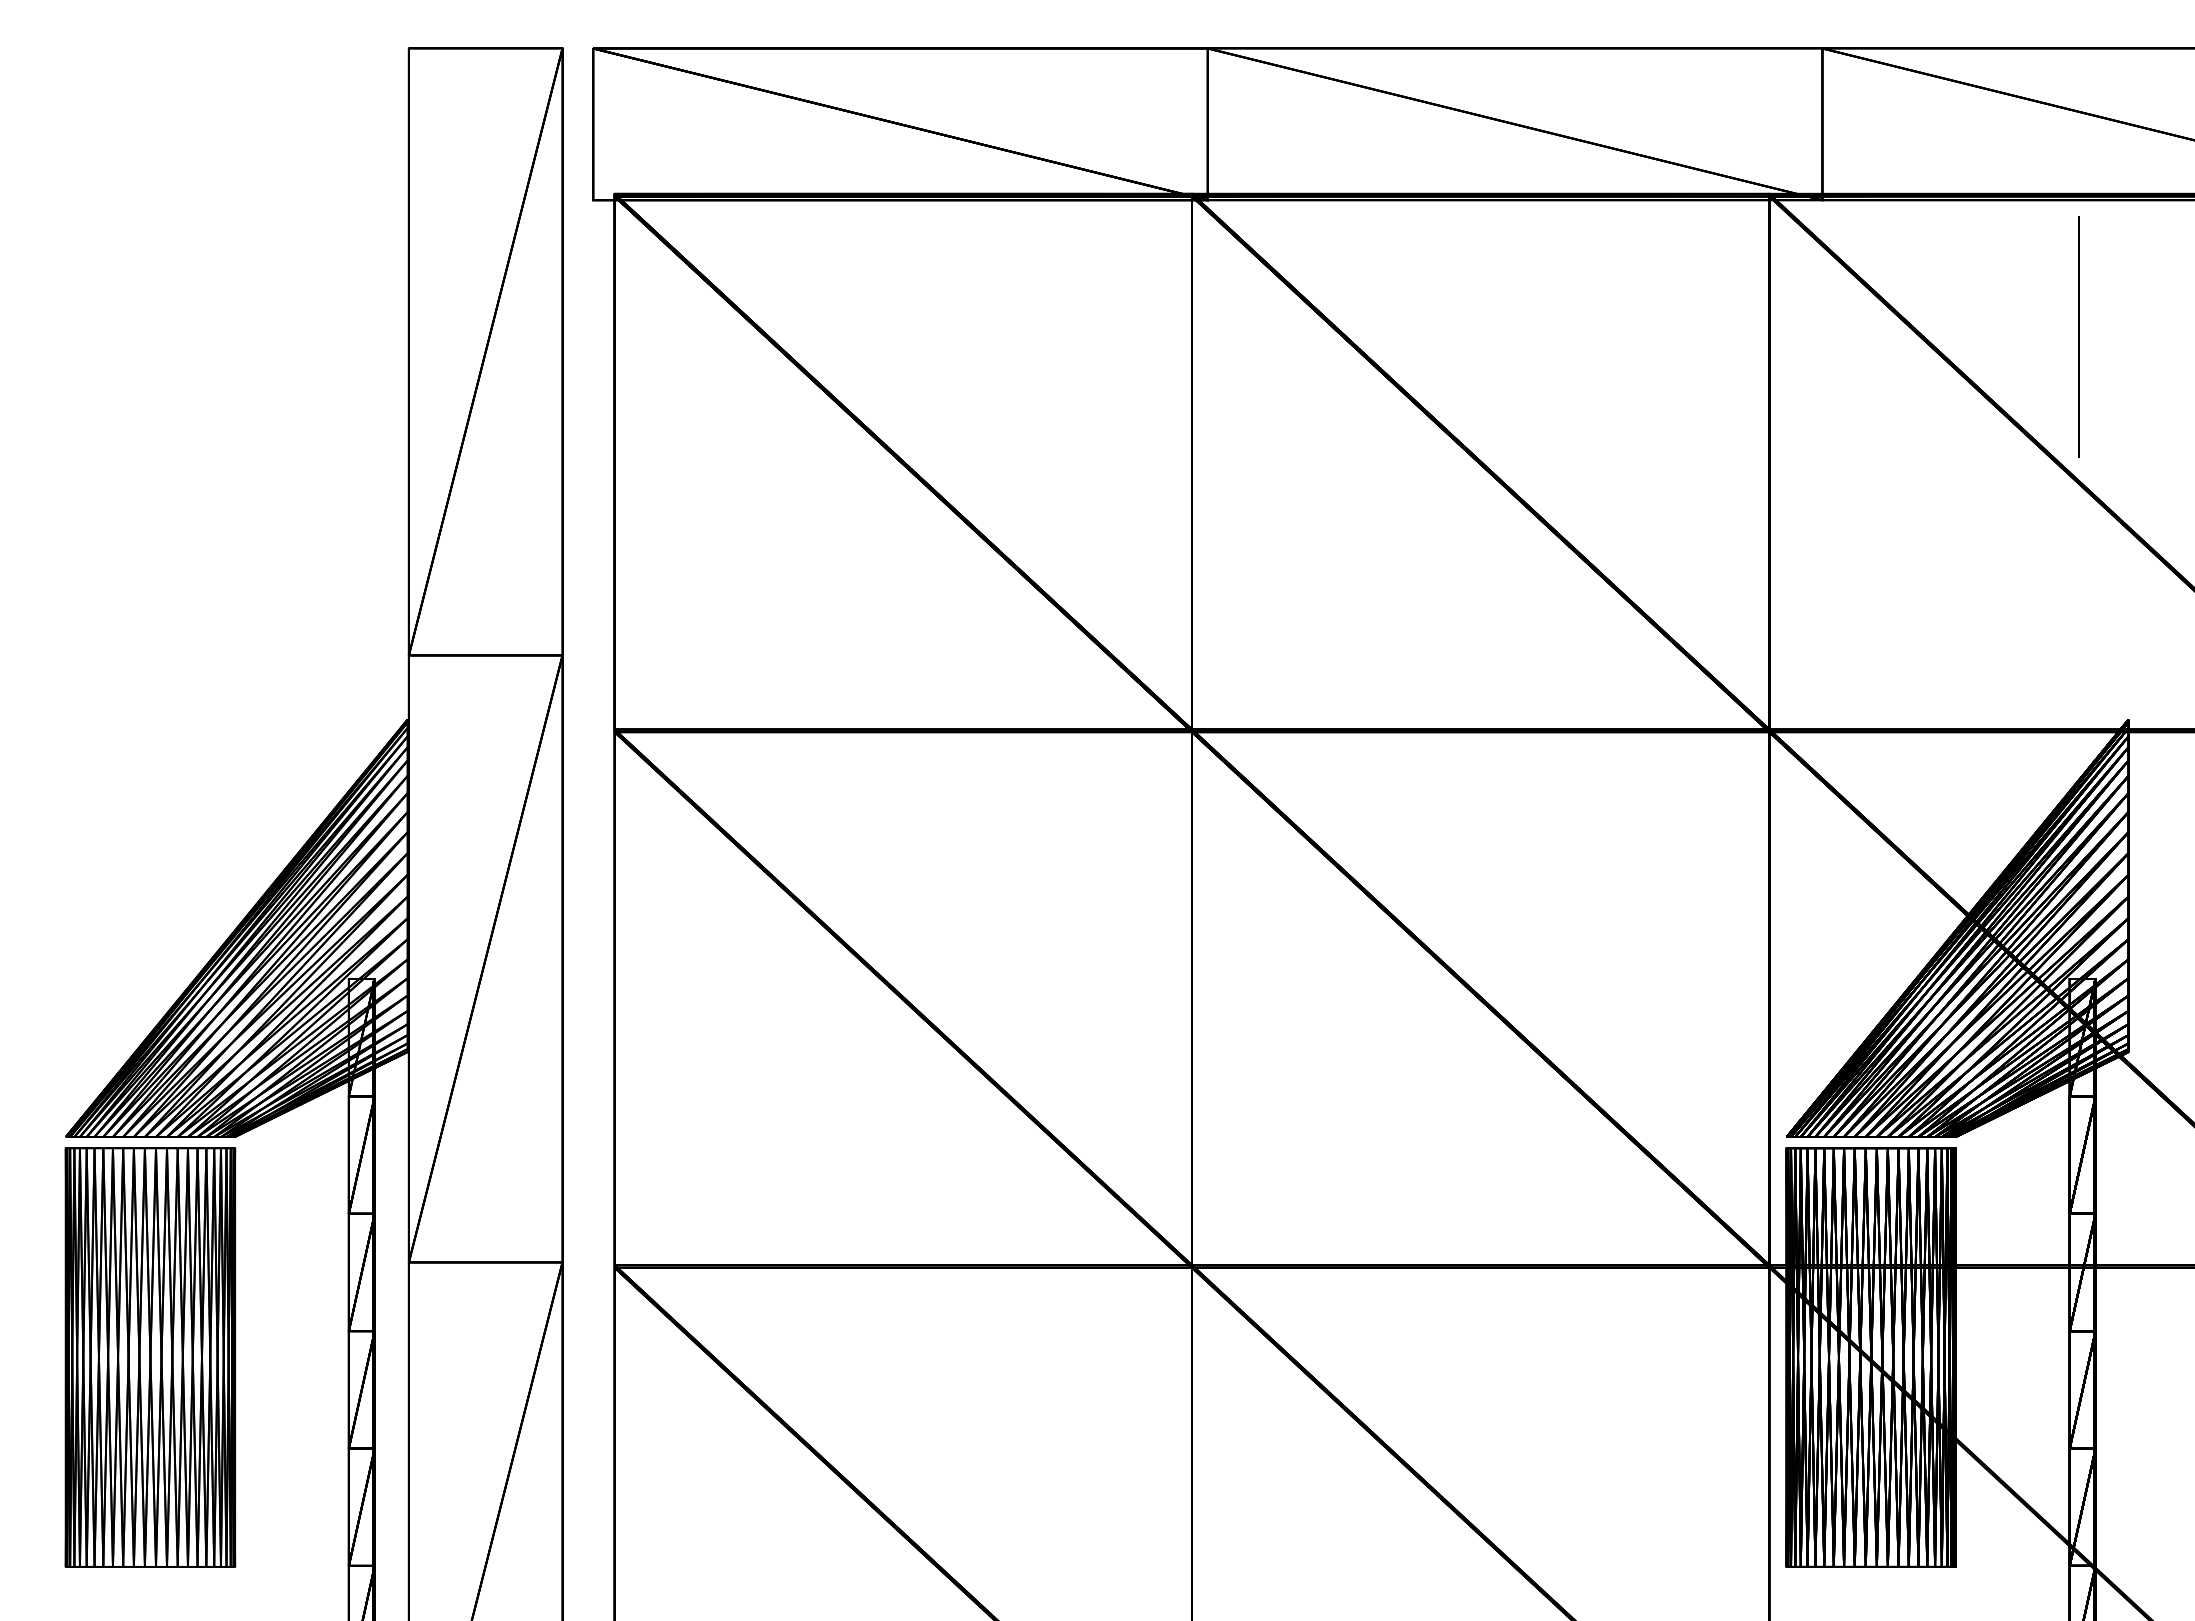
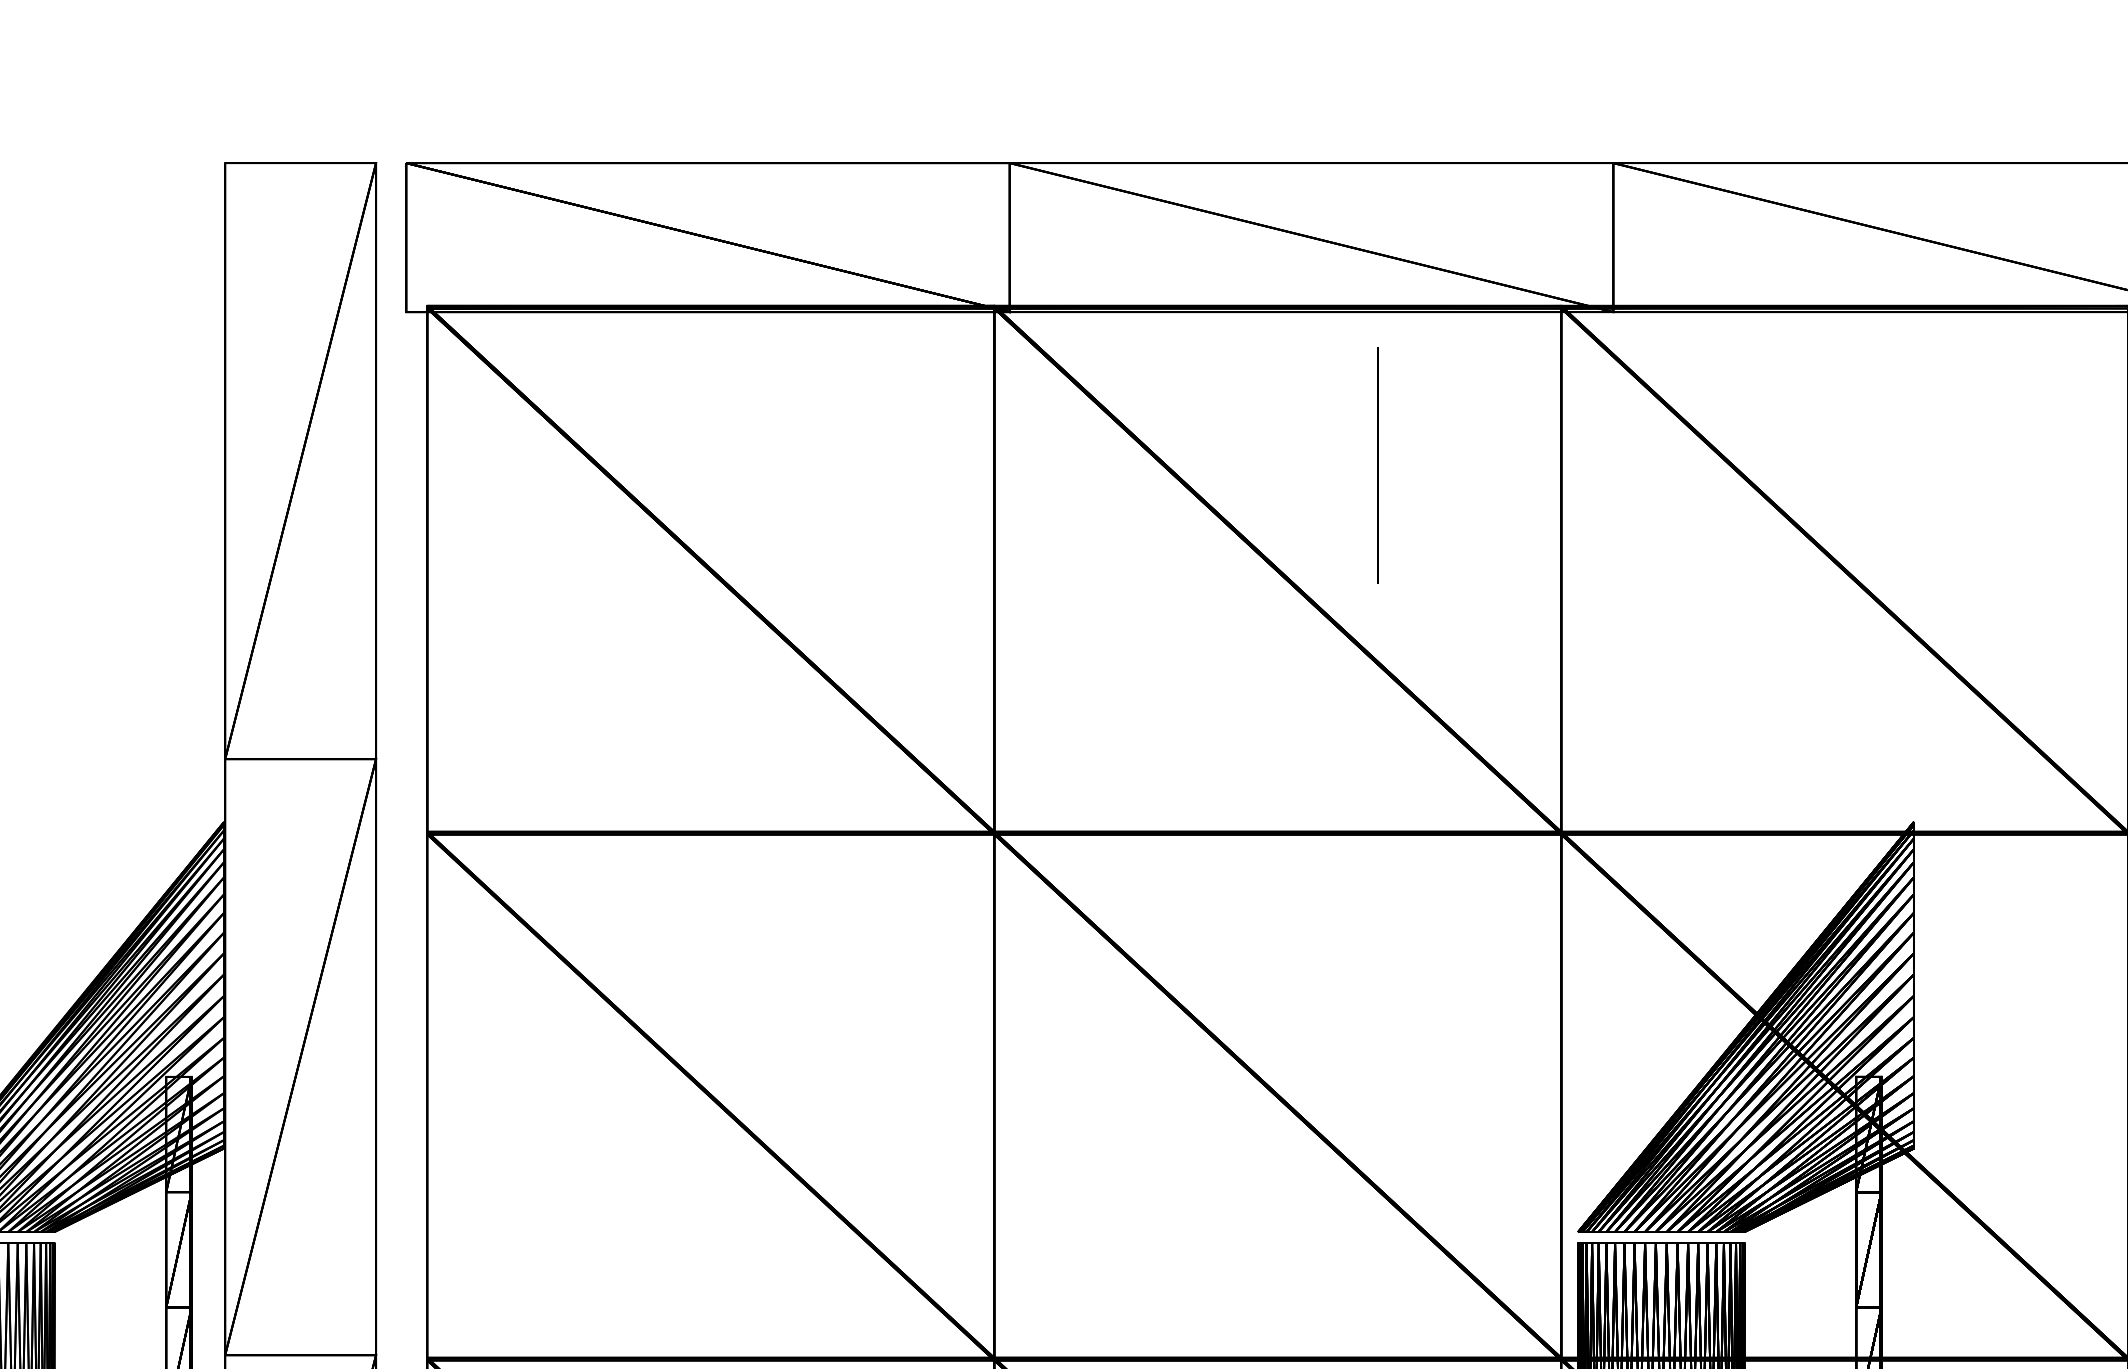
line: (2078, 336) -> (1377, 464), moved

